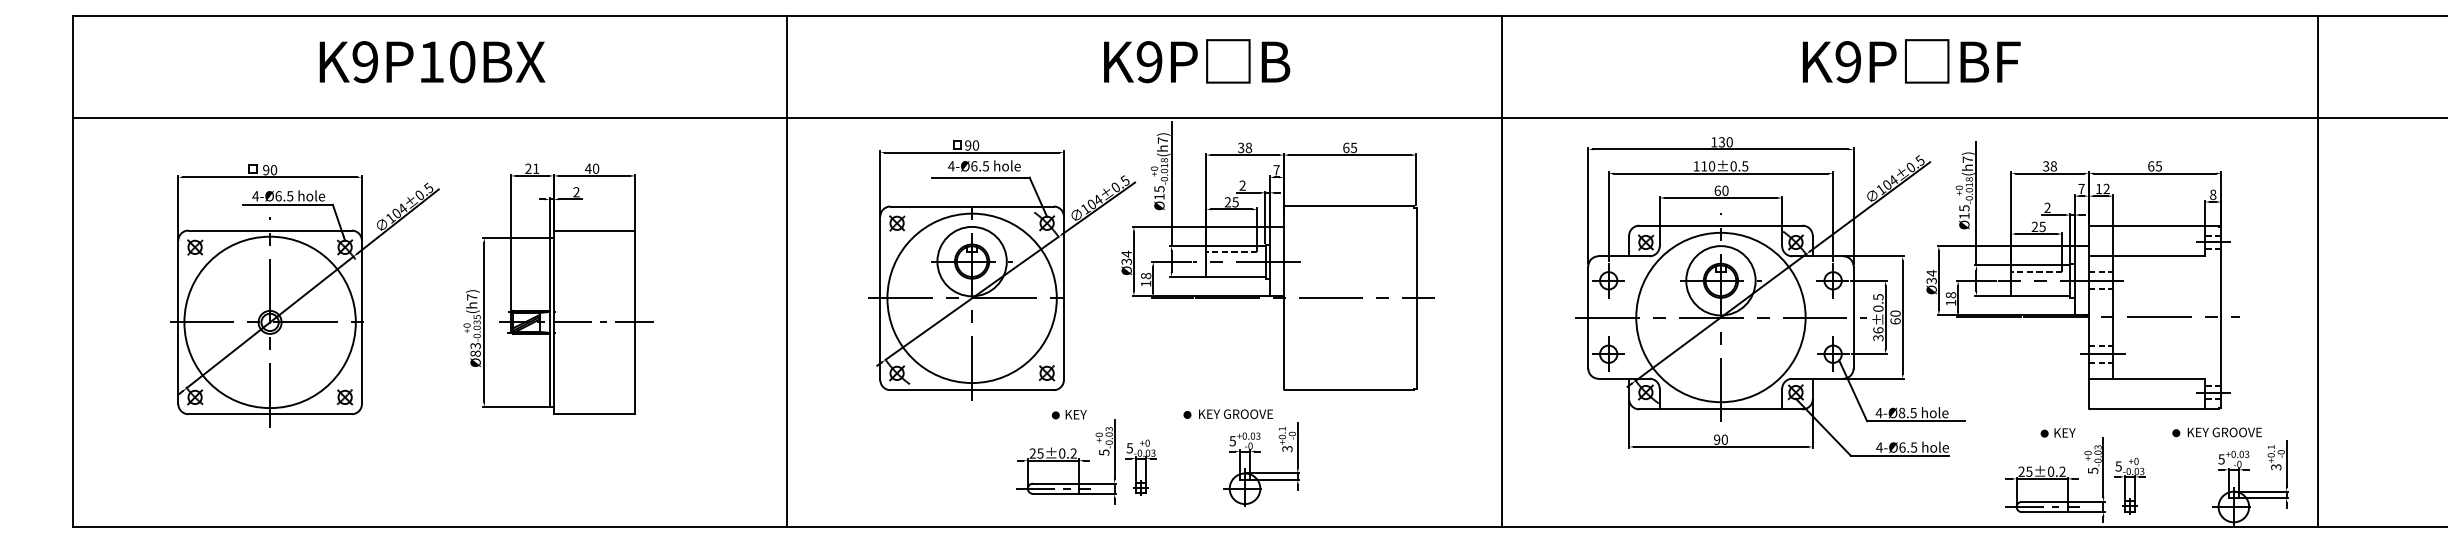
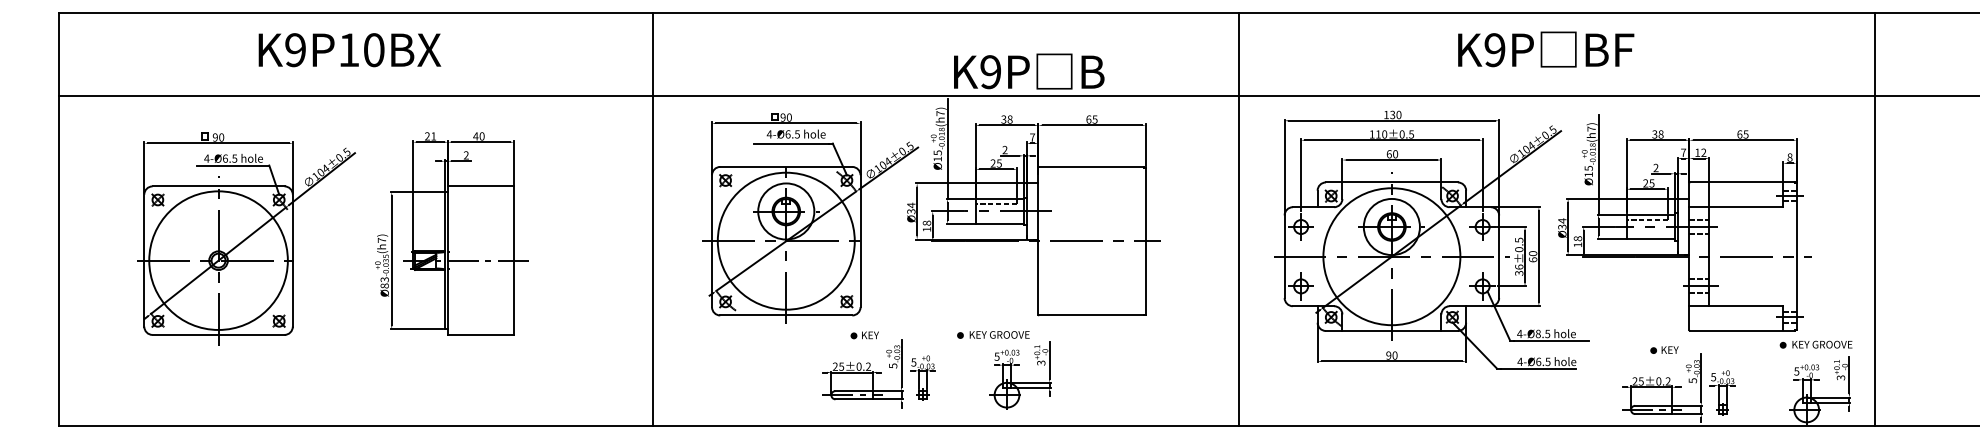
text: (1197, 61) -> (1029, 71), moved
line: (786, 271) -> (652, 219), moved
line: (1501, 271) -> (1238, 219), moved
part: (2216, 432) -> (1815, 344), moved

